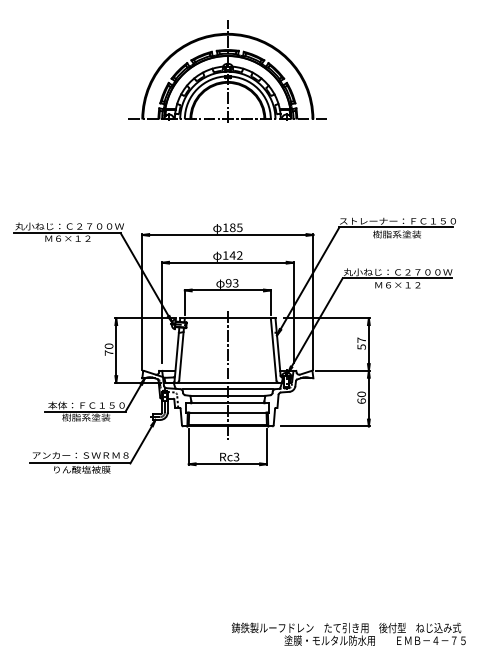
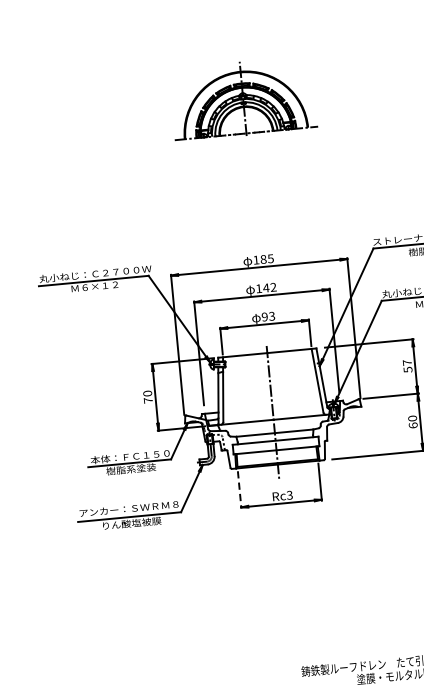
part: (227, 71) -> (242, 98), size x0.7
line: (227, 389) -> (273, 426), removed
line: (188, 447) -> (239, 490), solid -> dashed

